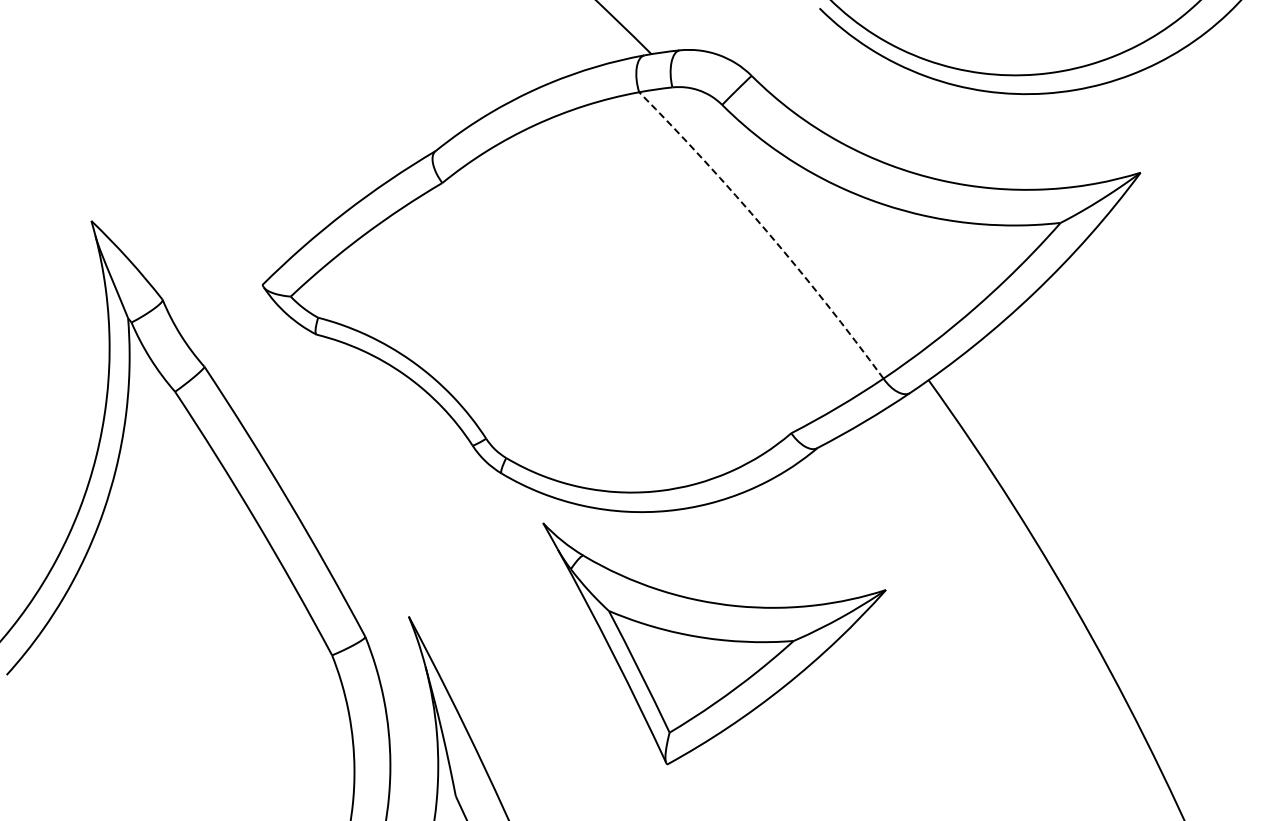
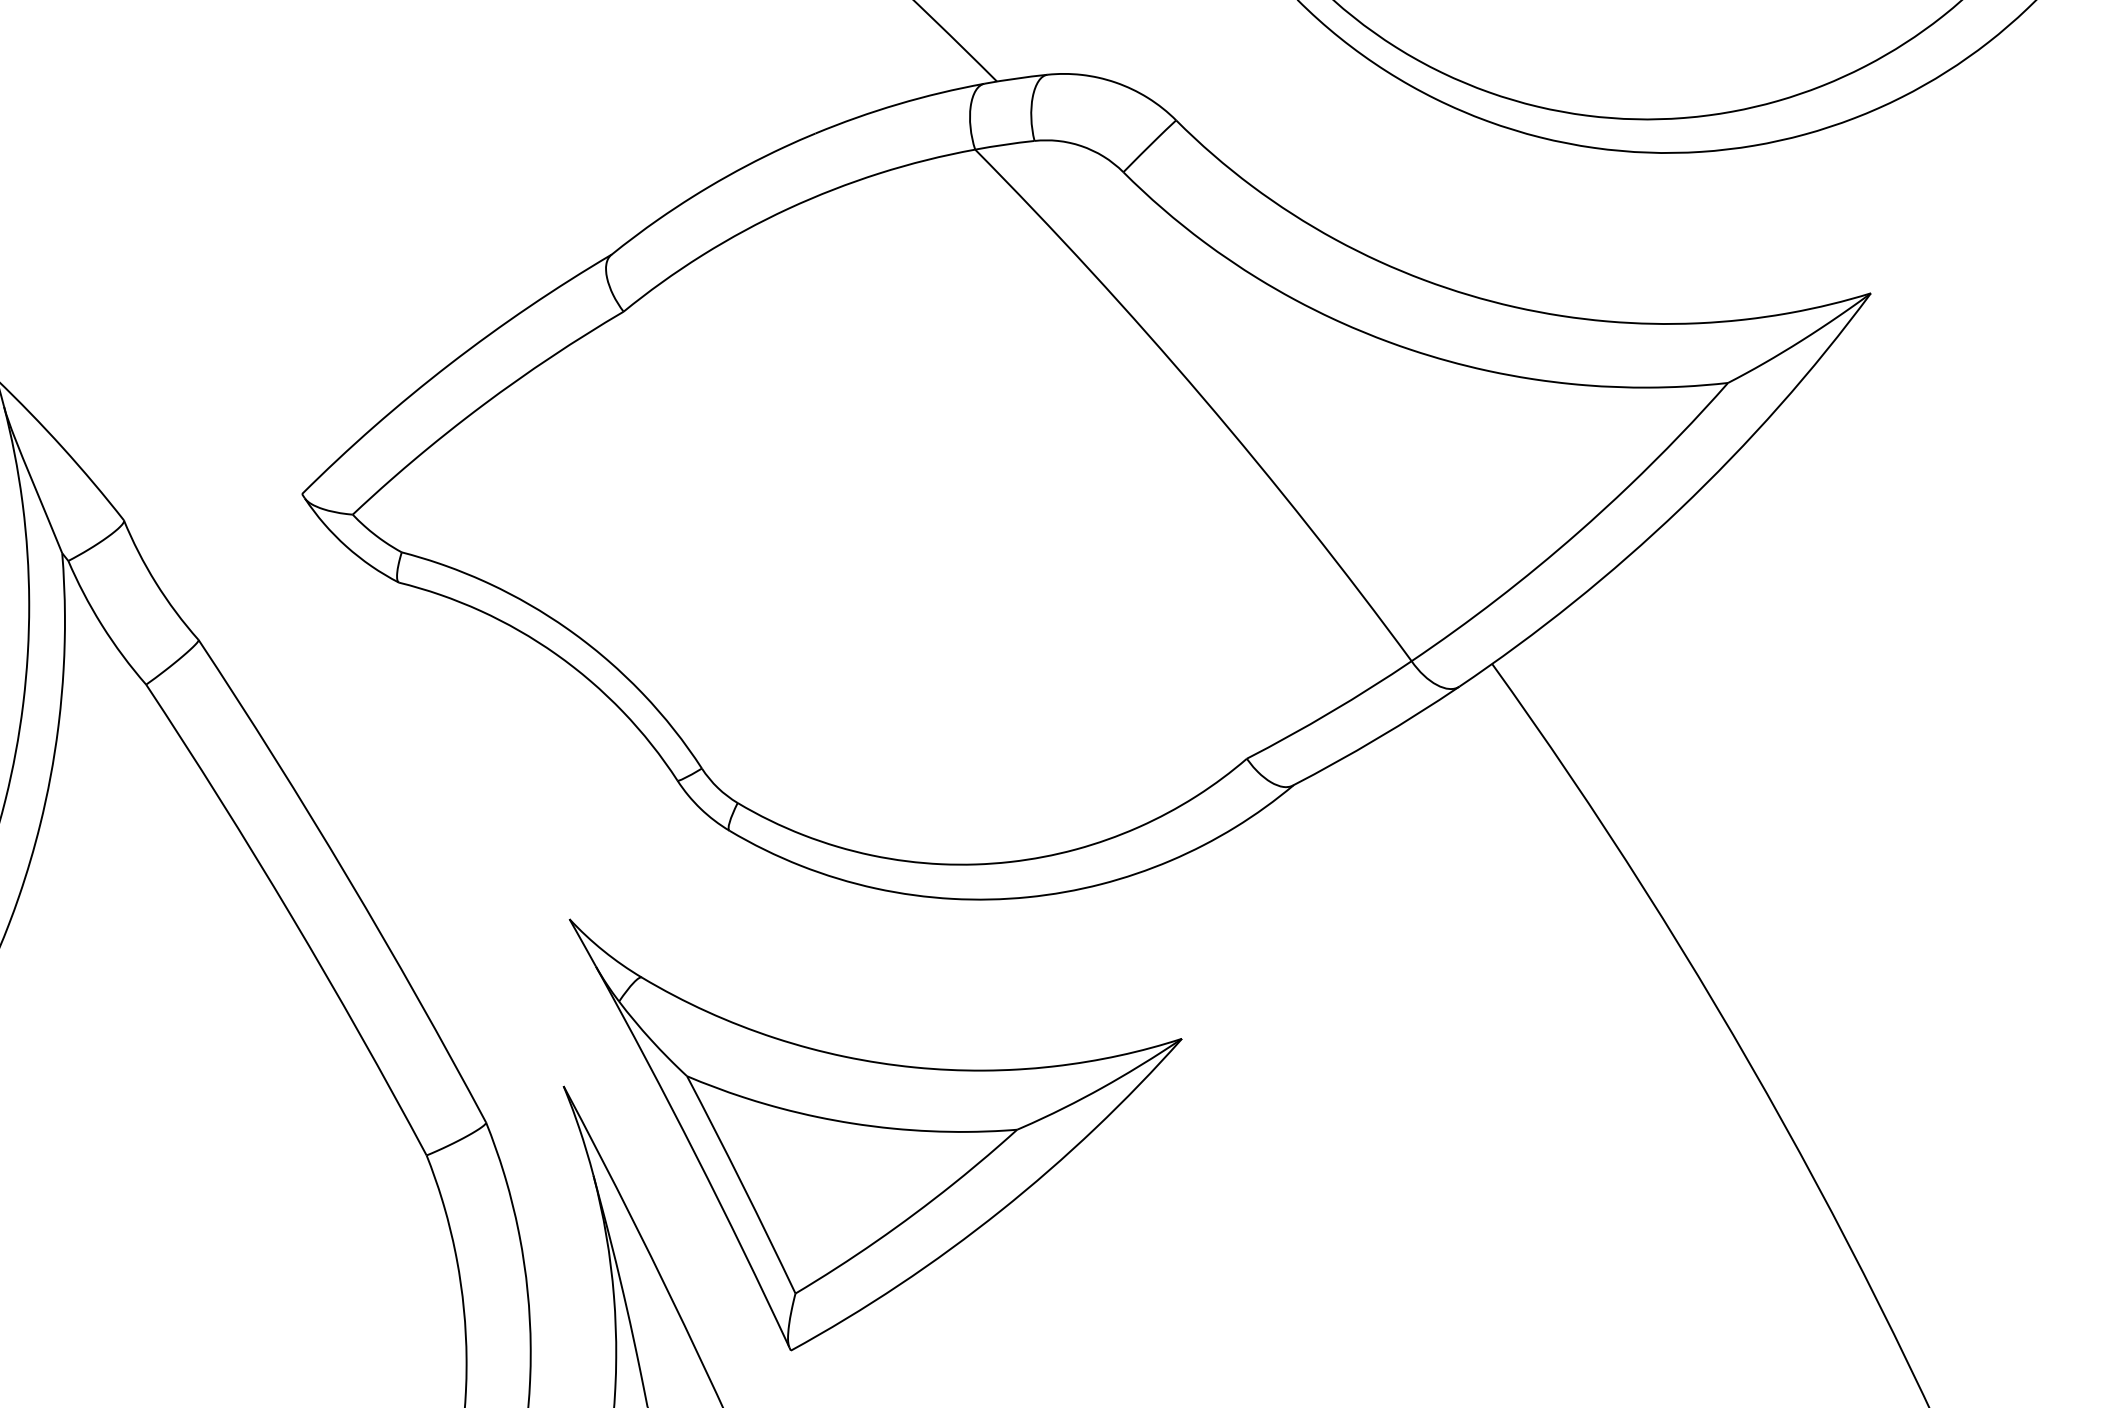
arc: (766, 231) -> (1202, 398), dashed -> solid
part: (714, 643) -> (875, 1134), moved

